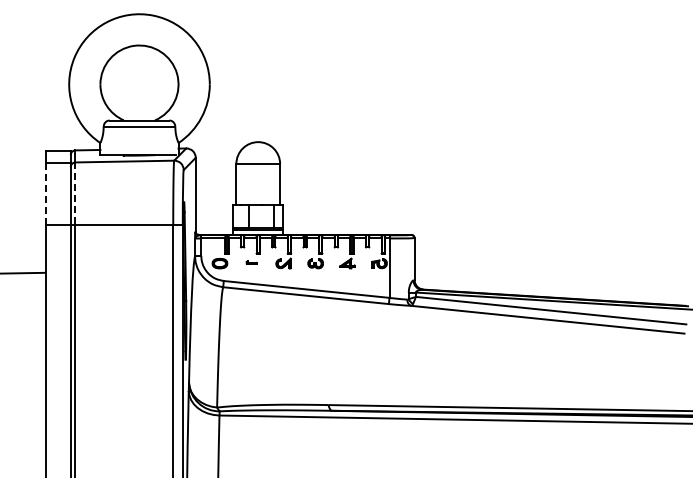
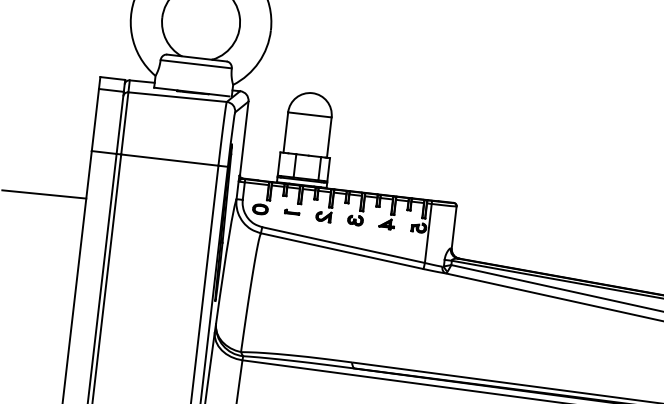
line: (45, 193) -> (95, 119), dashed -> solid
line: (75, 194) -> (124, 124), dashed -> solid
part: (251, 262) -> (291, 211), size x1.43

